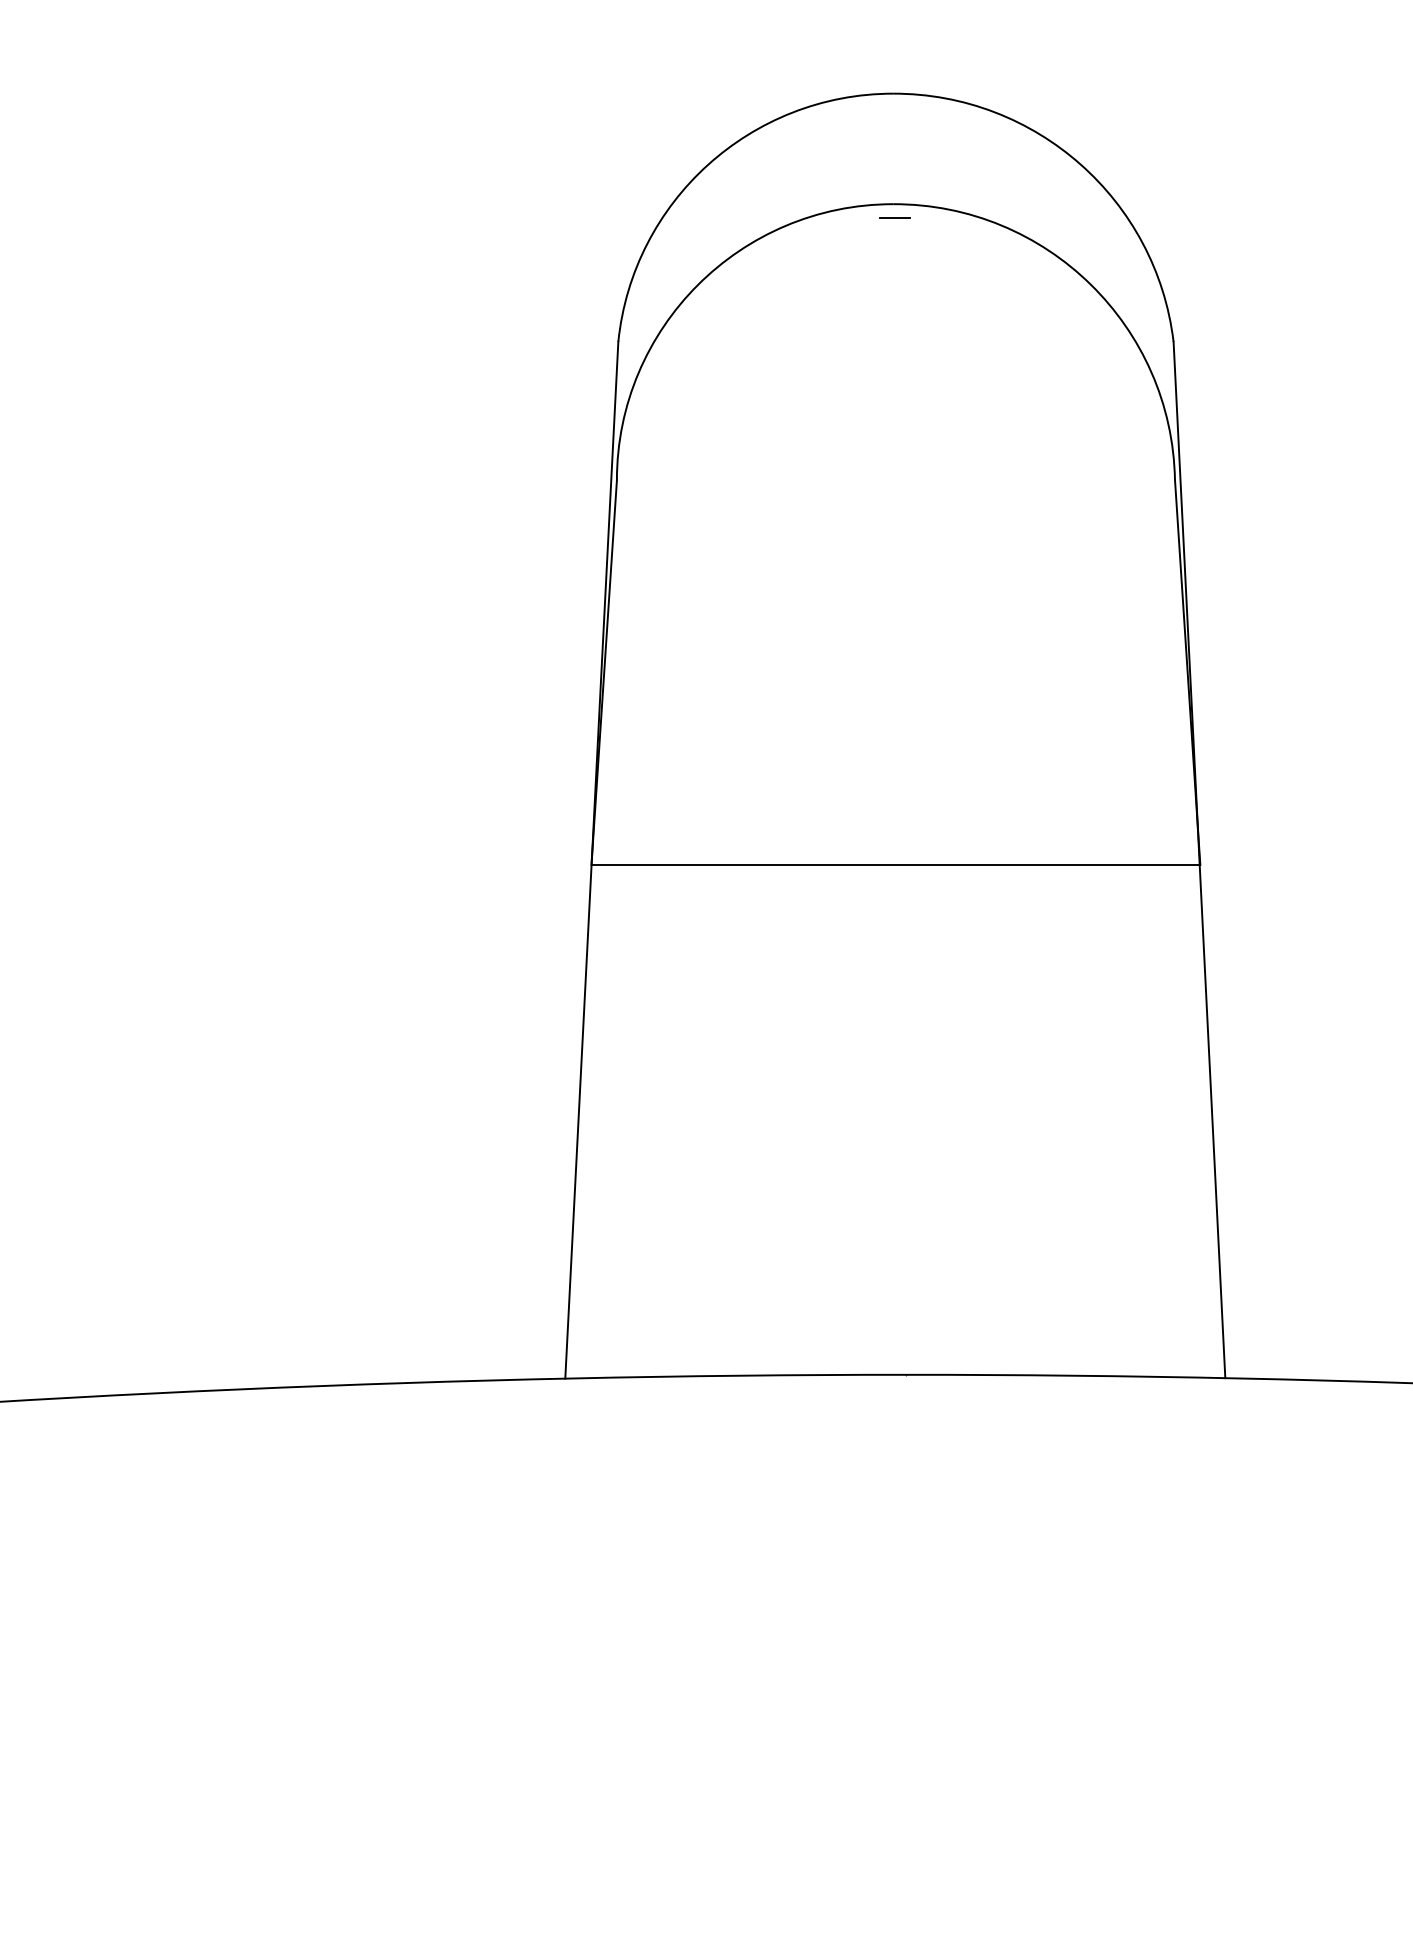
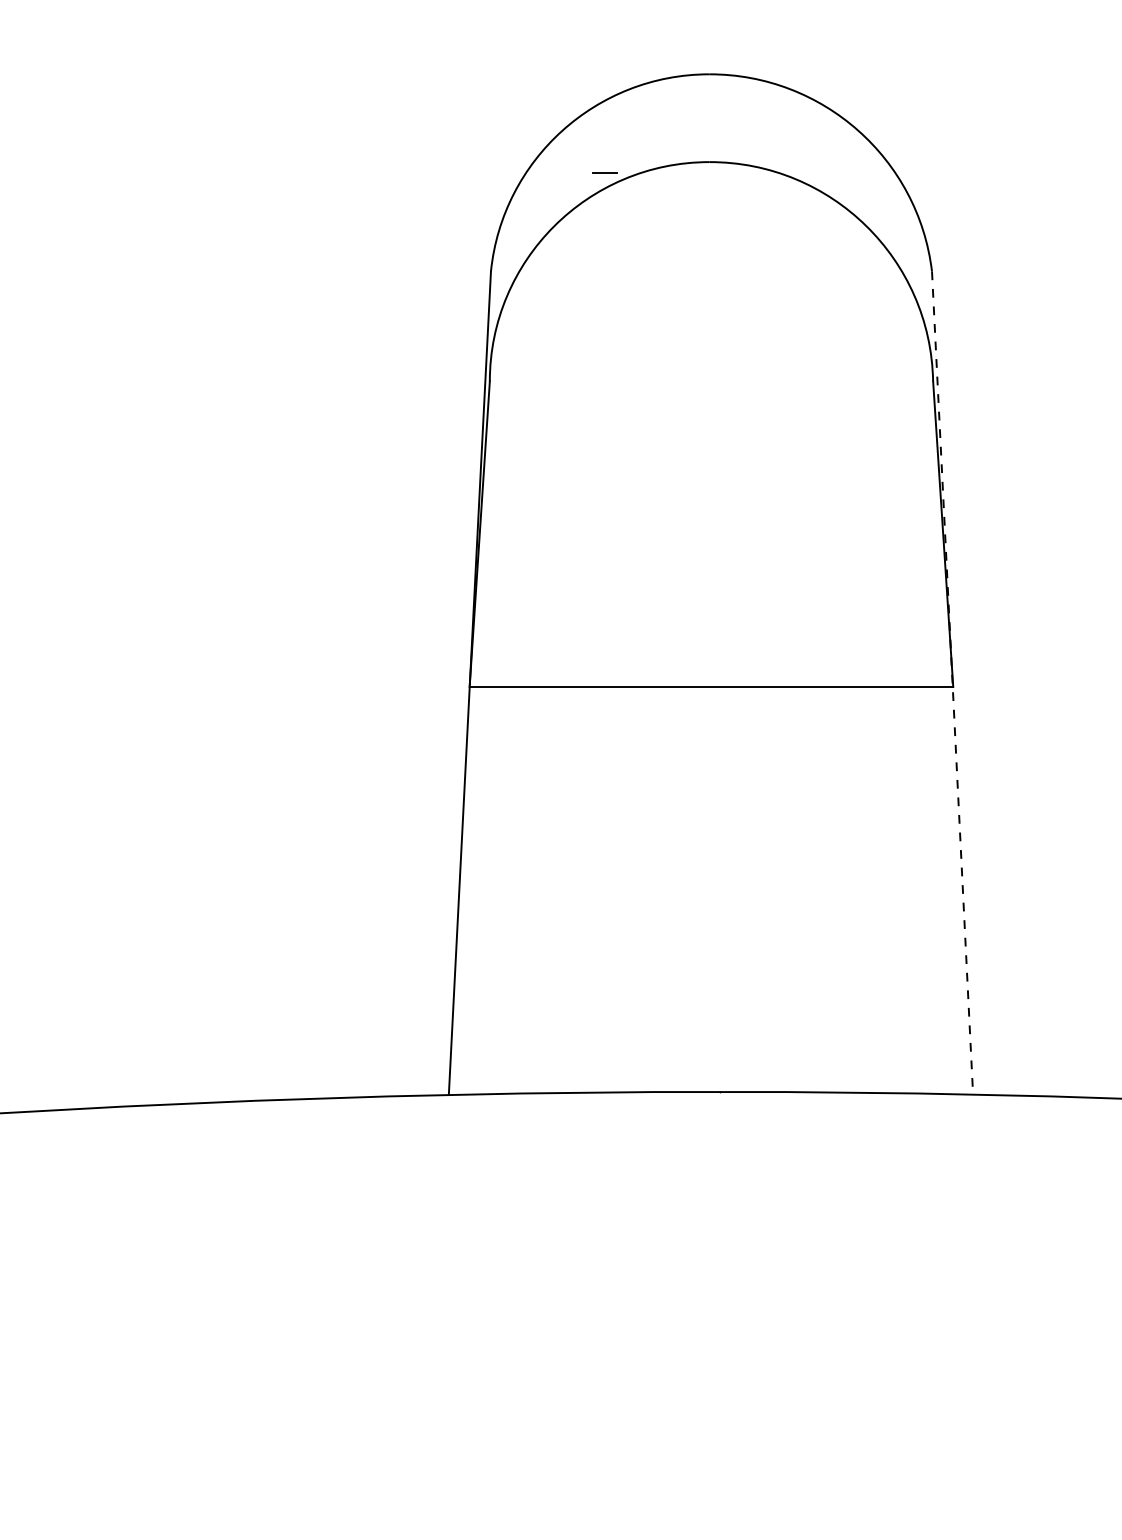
line: (894, 217) -> (604, 172), moved
line: (1199, 859) -> (952, 682), solid -> dashed

